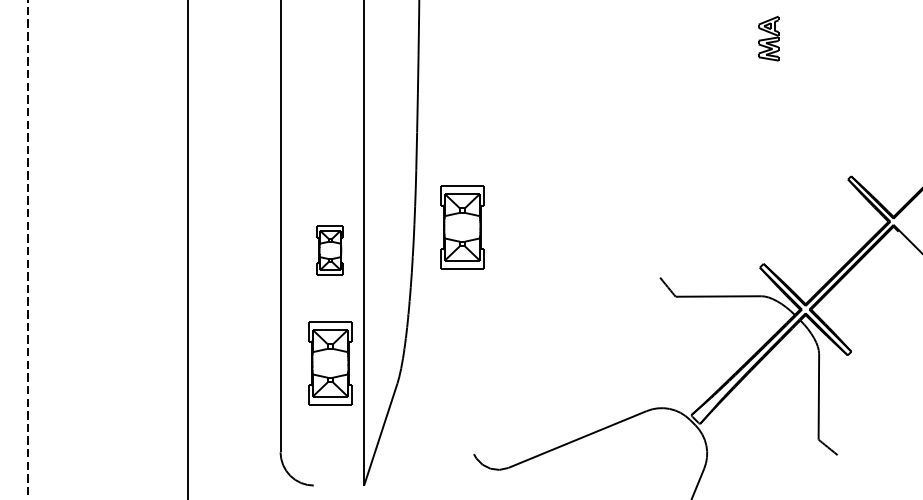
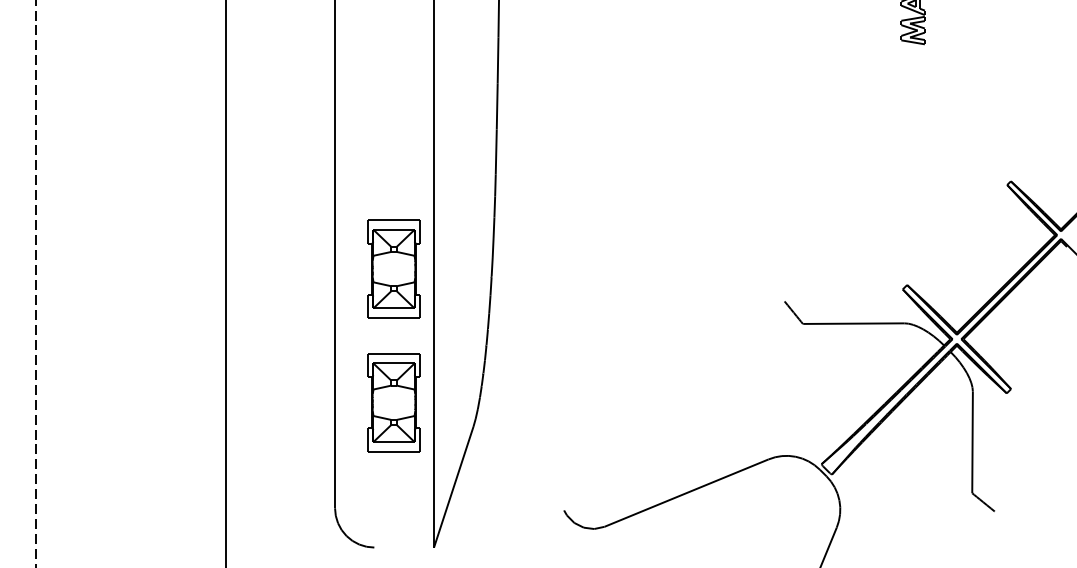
part: (462, 227) -> (550, 241), removed
part: (330, 250) -> (394, 269), size x1.67

